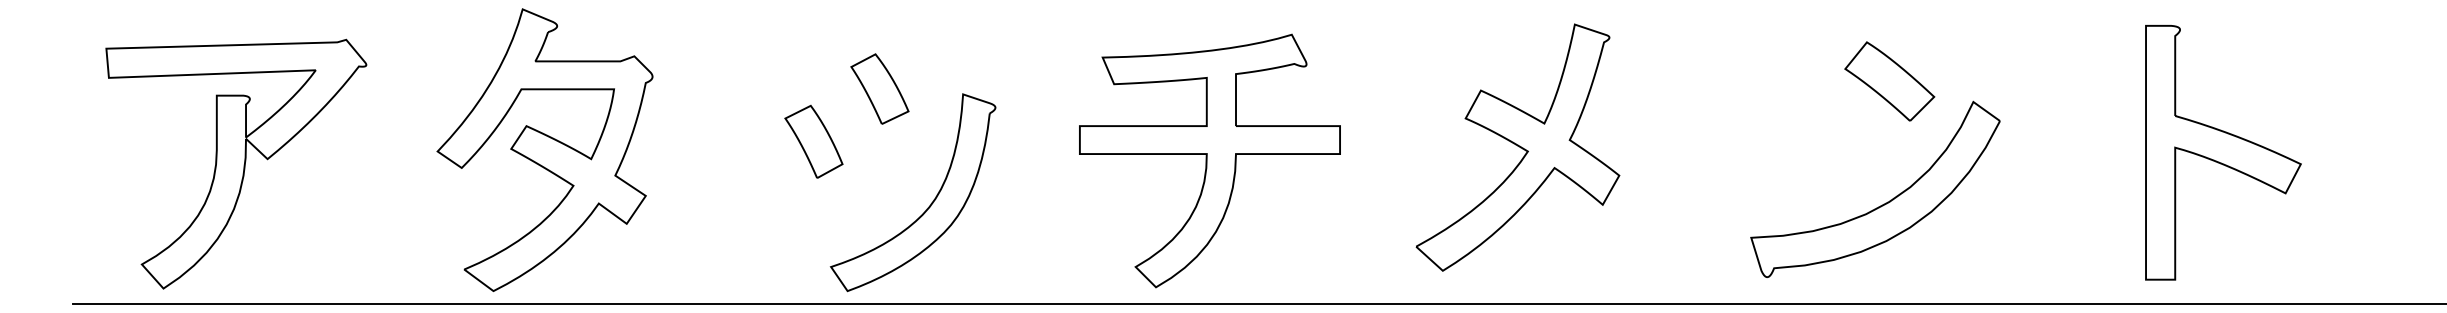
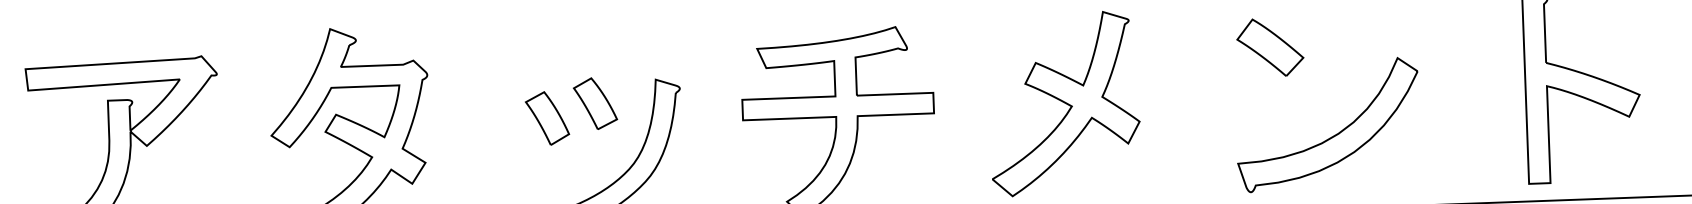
part: (1889, 81) -> (1270, 47), moved
part: (879, 88) -> (595, 103), moved

